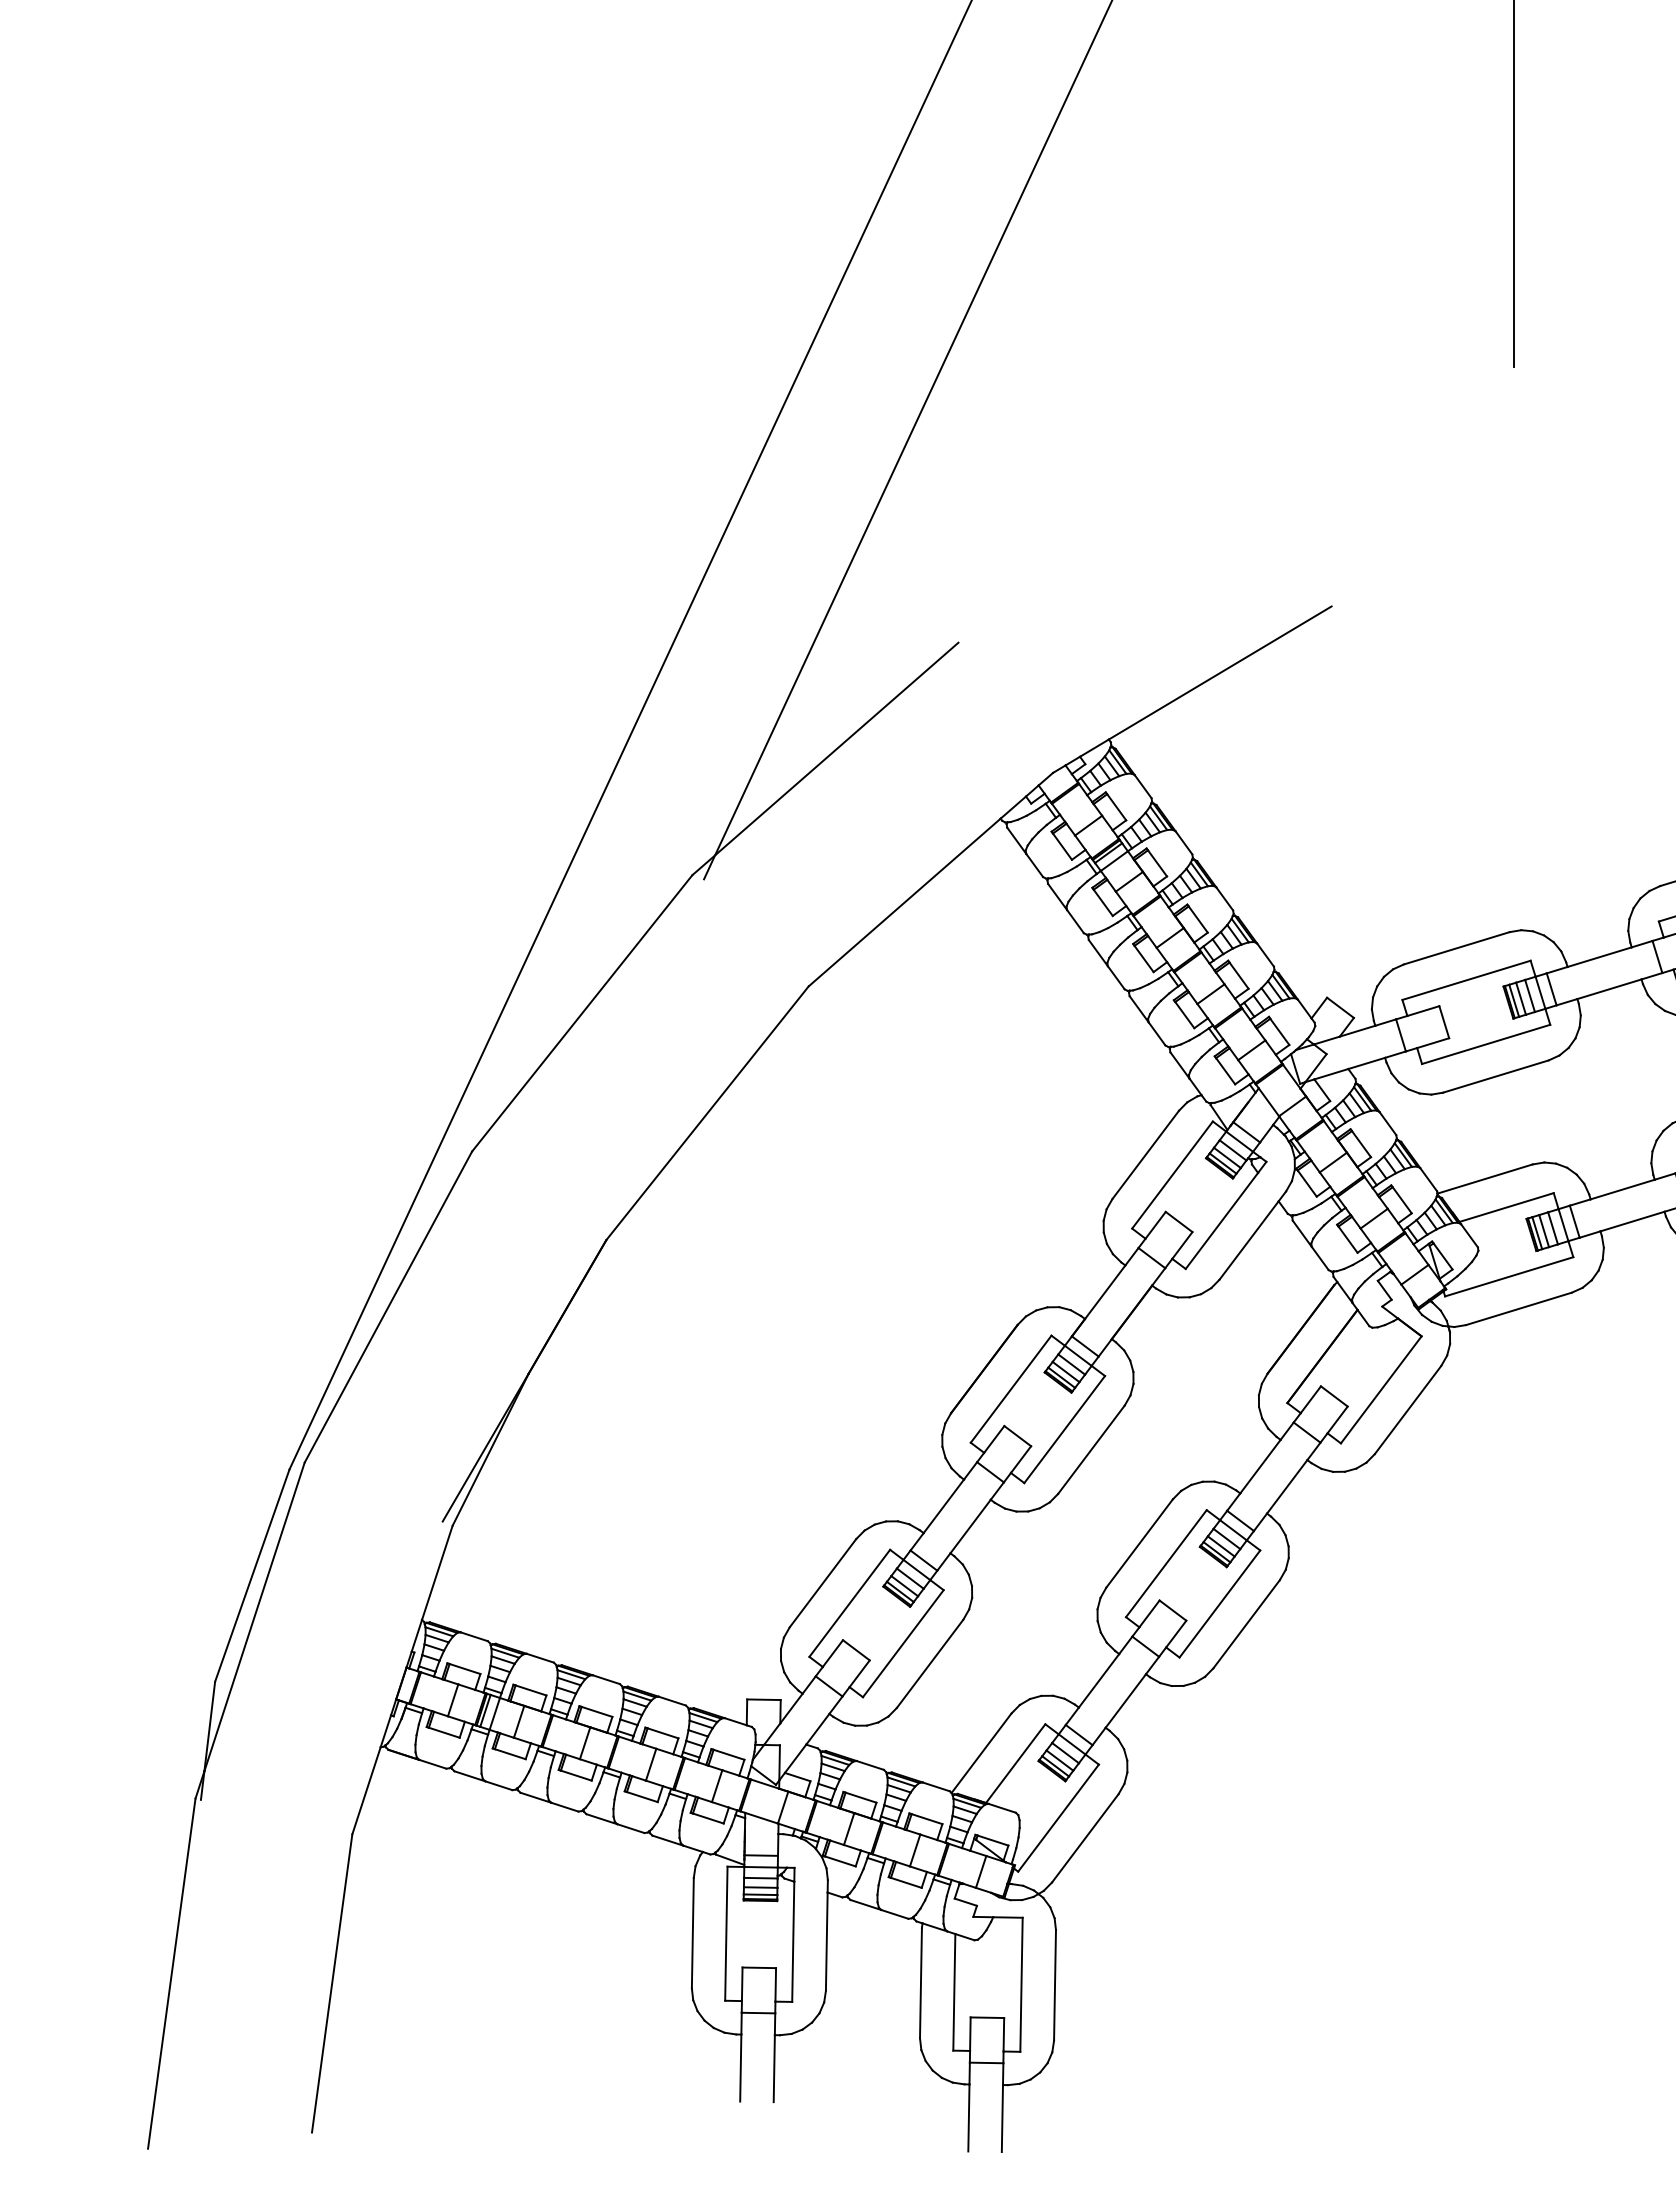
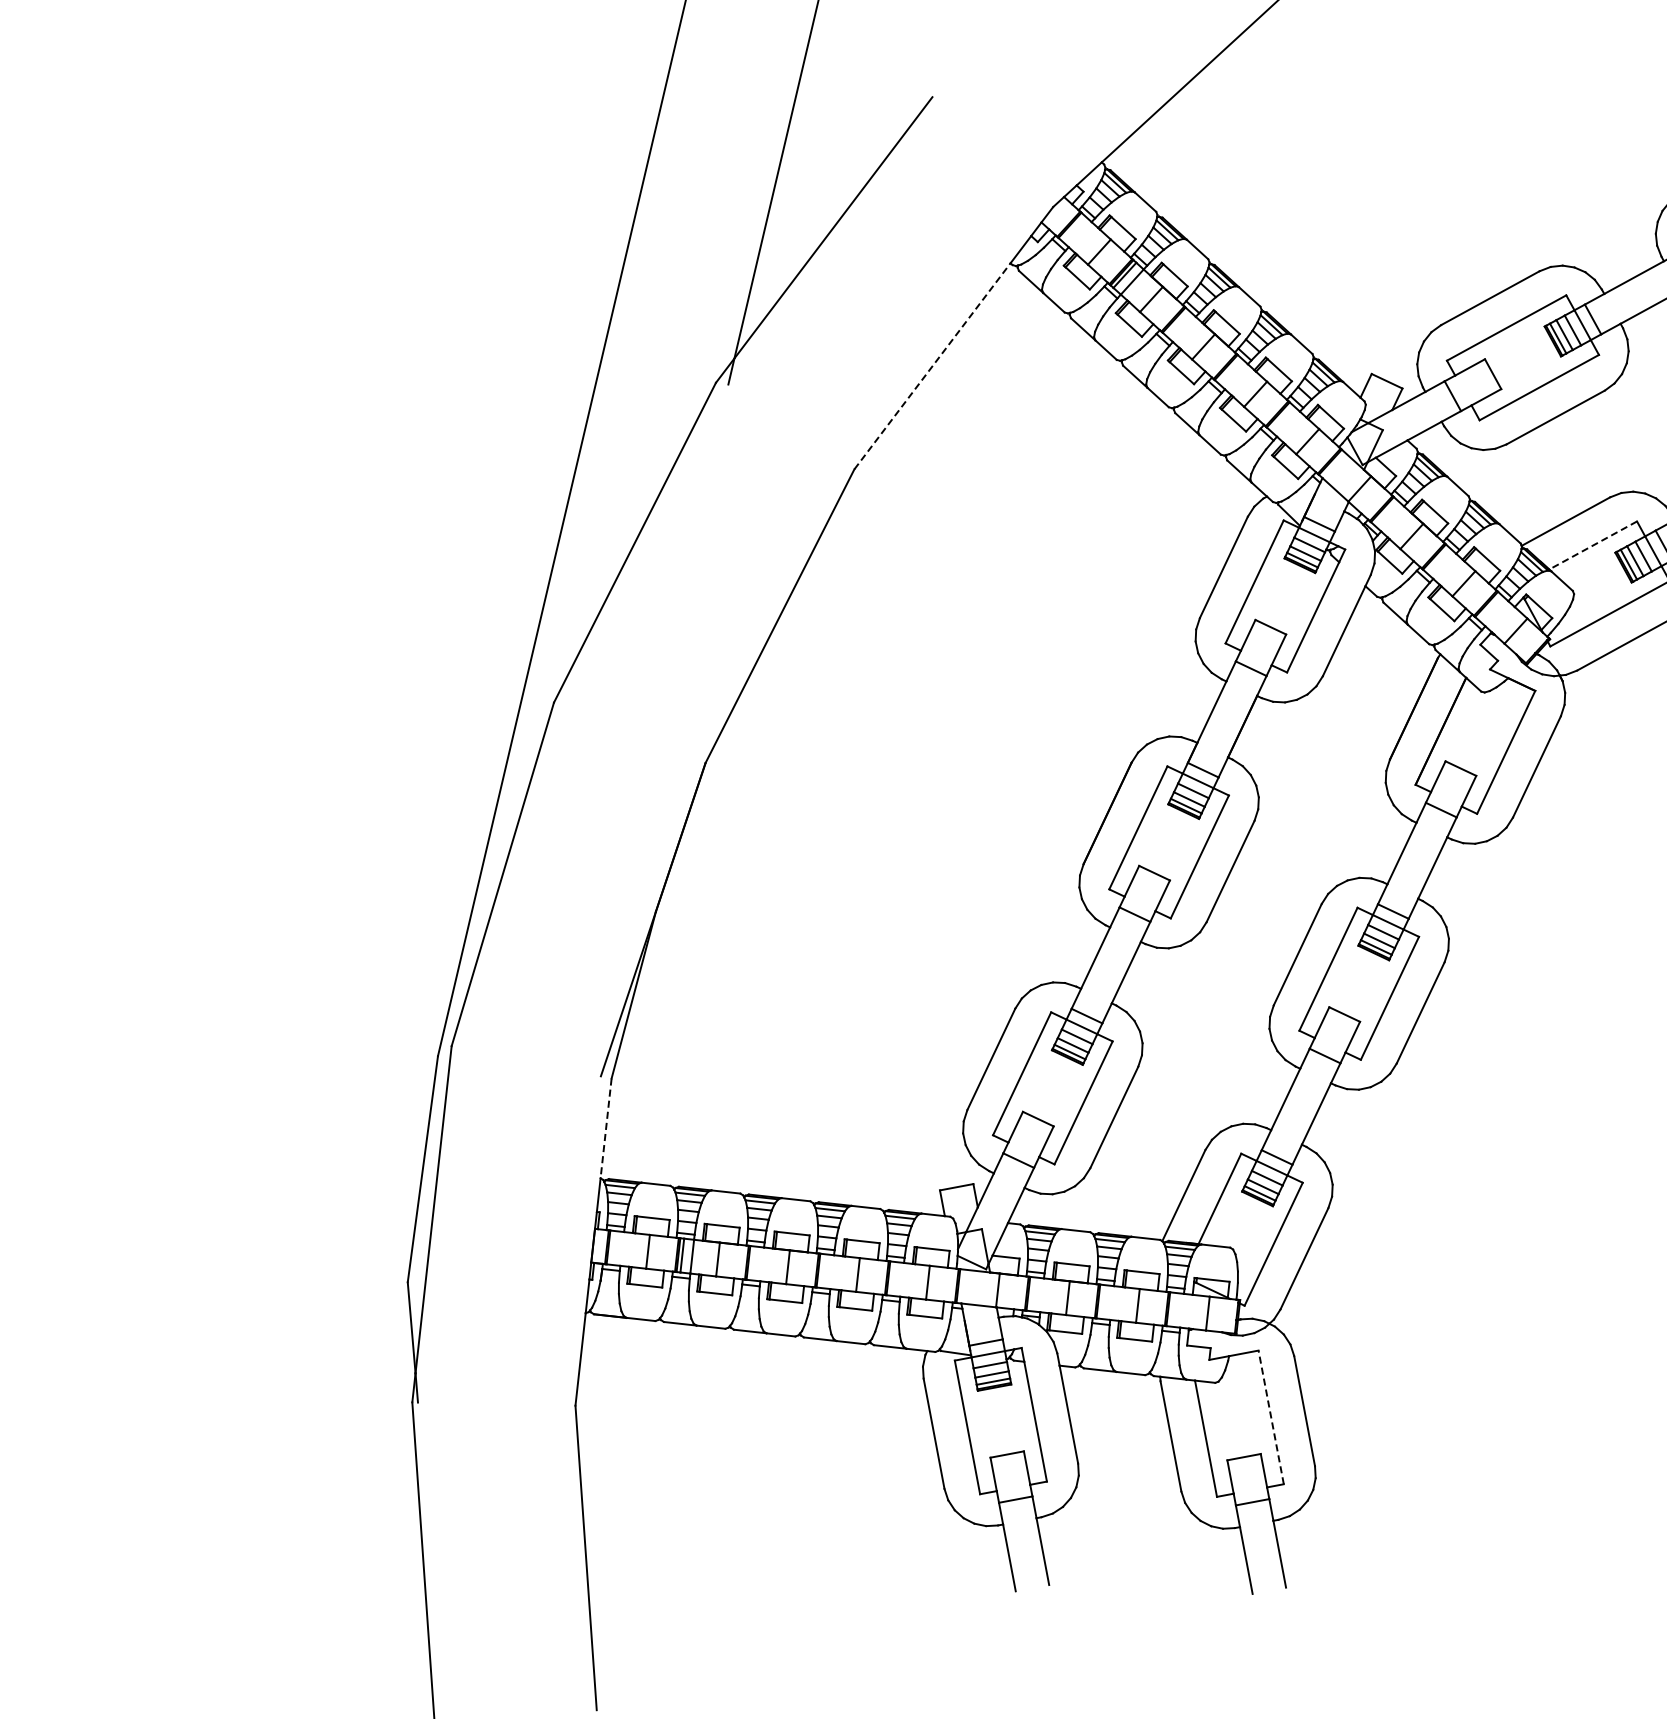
line: (905, 902) -> (933, 366), solid -> dashed
line: (1506, 1207) -> (1593, 545), solid -> dashed
line: (437, 1573) -> (606, 1128), solid -> dashed
line: (1021, 1984) -> (1271, 1417), solid -> dashed

